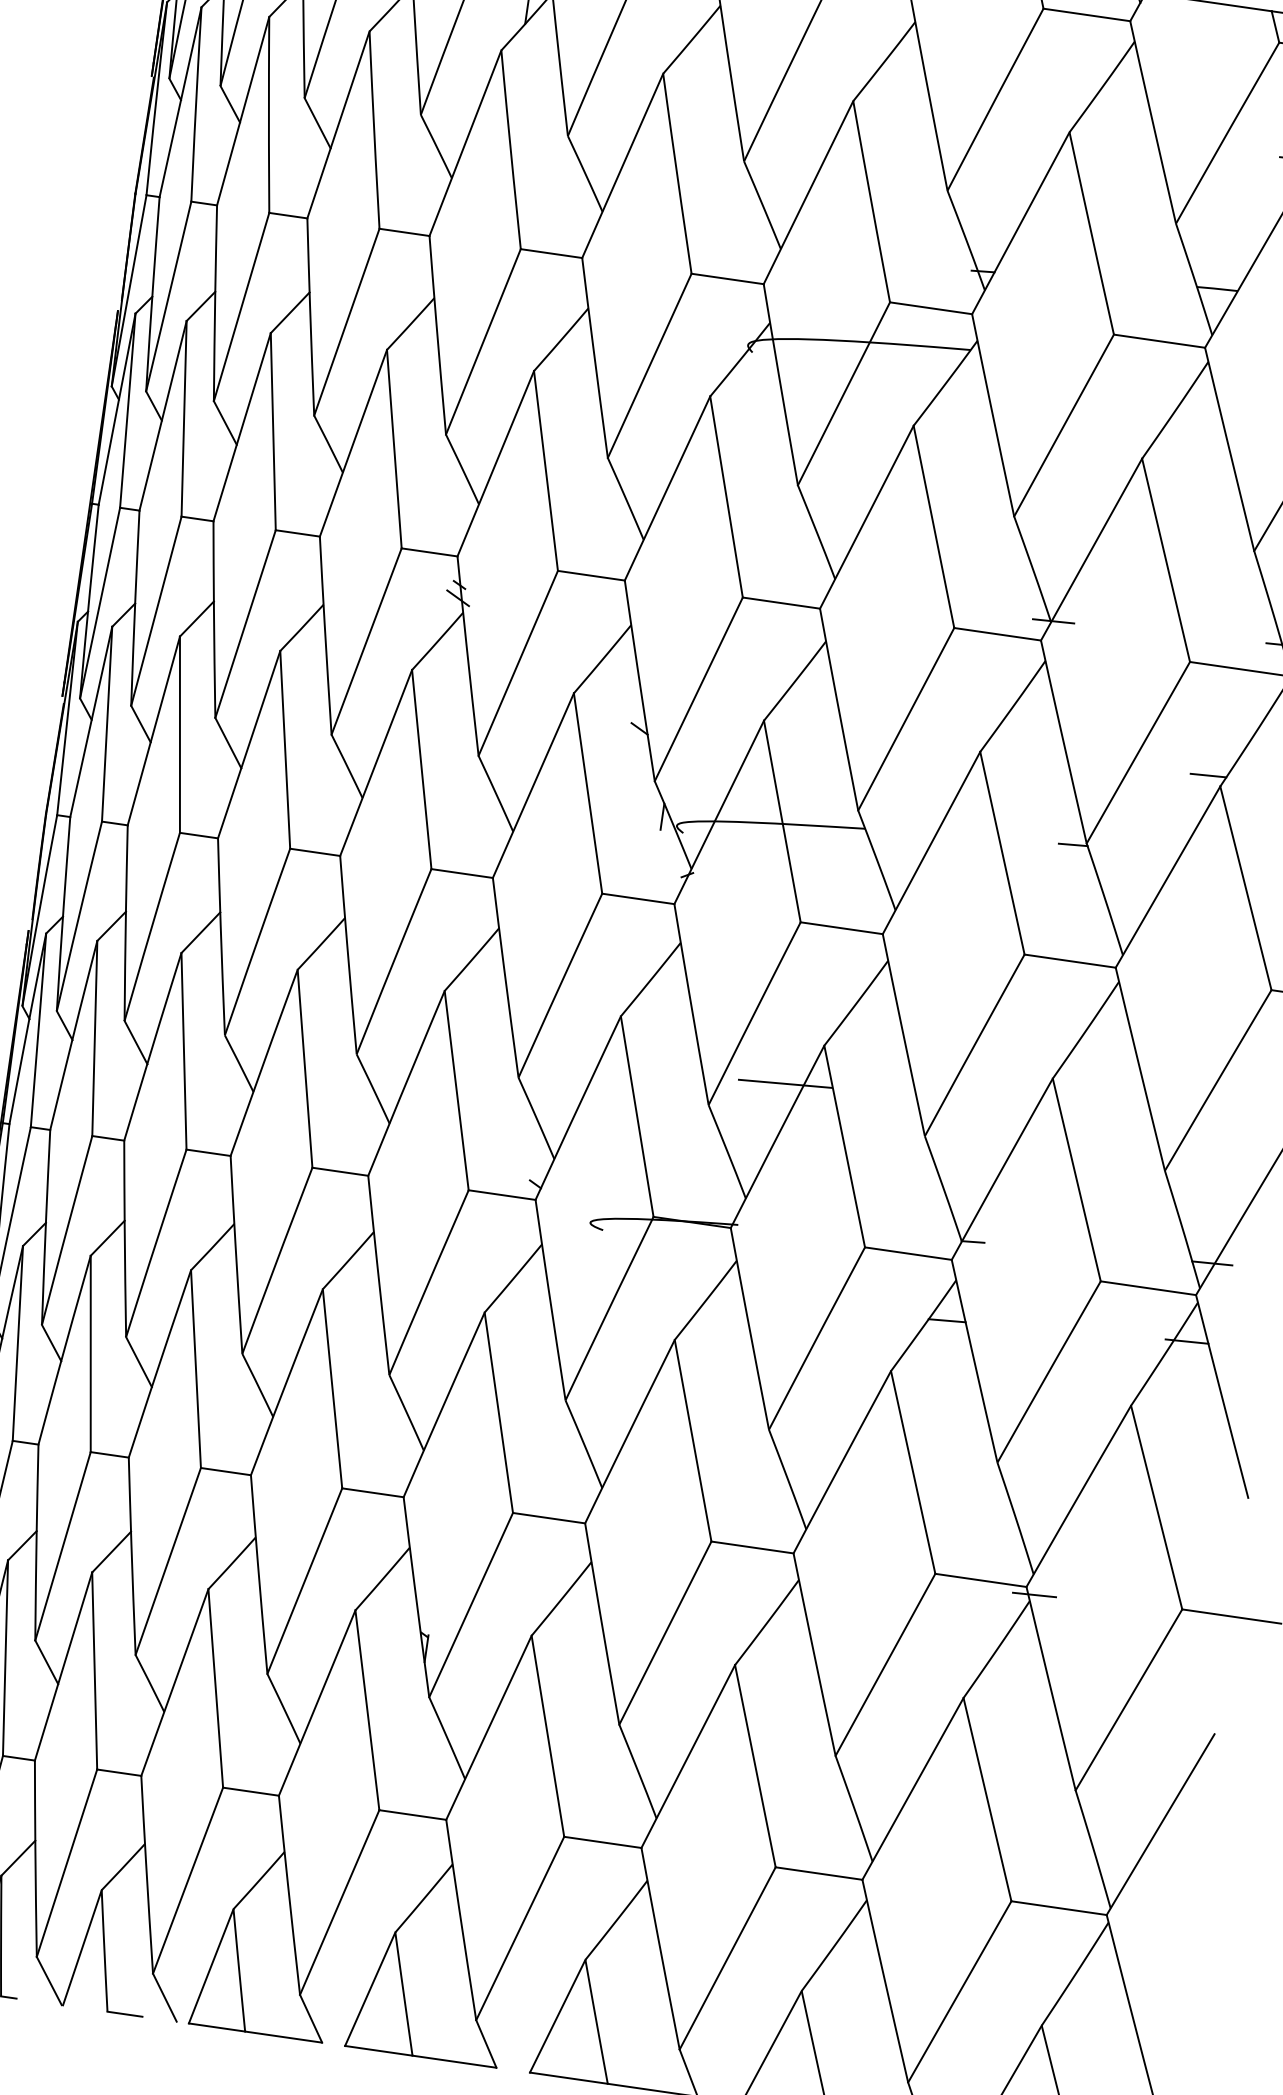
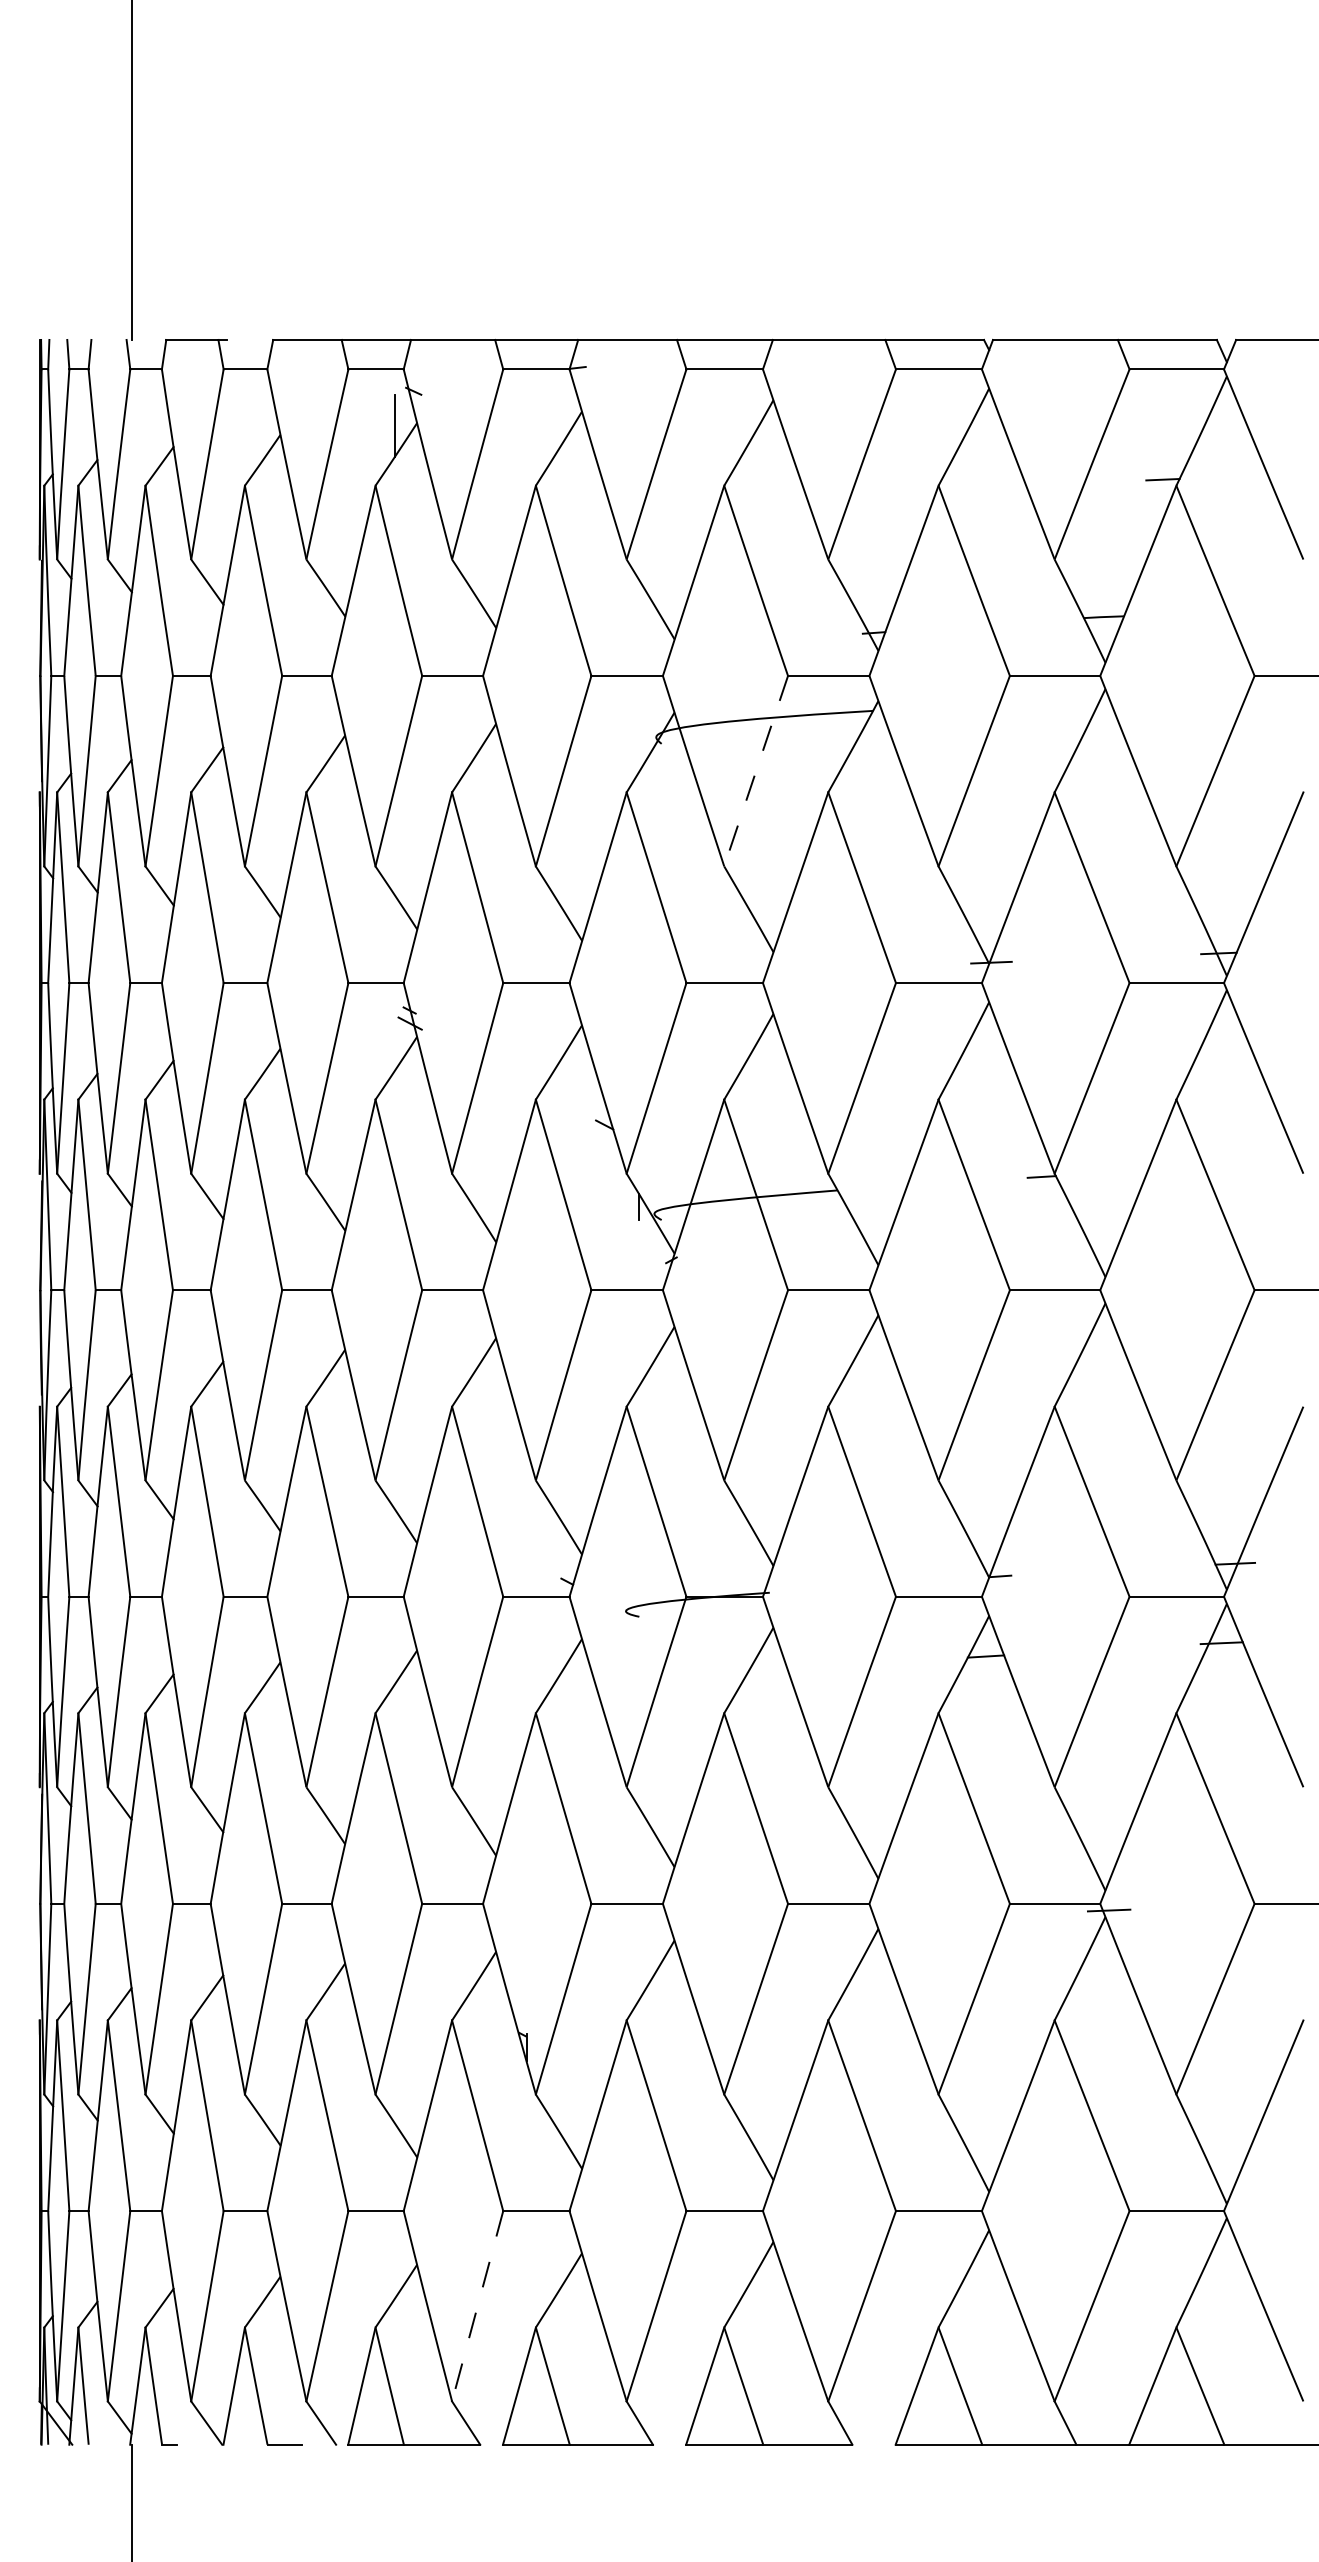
line: (843, 394) -> (755, 771), solid -> dashed
line: (1207, 775) -> (1162, 1090), removed
line: (785, 1083) -> (795, 1448), removed
line: (339, 1902) -> (477, 2306), solid -> dashed

